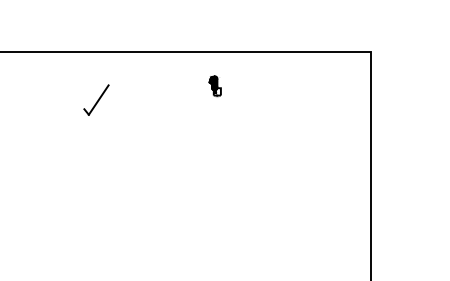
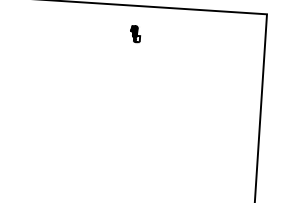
part: (96, 99) -> (36, 38), removed

